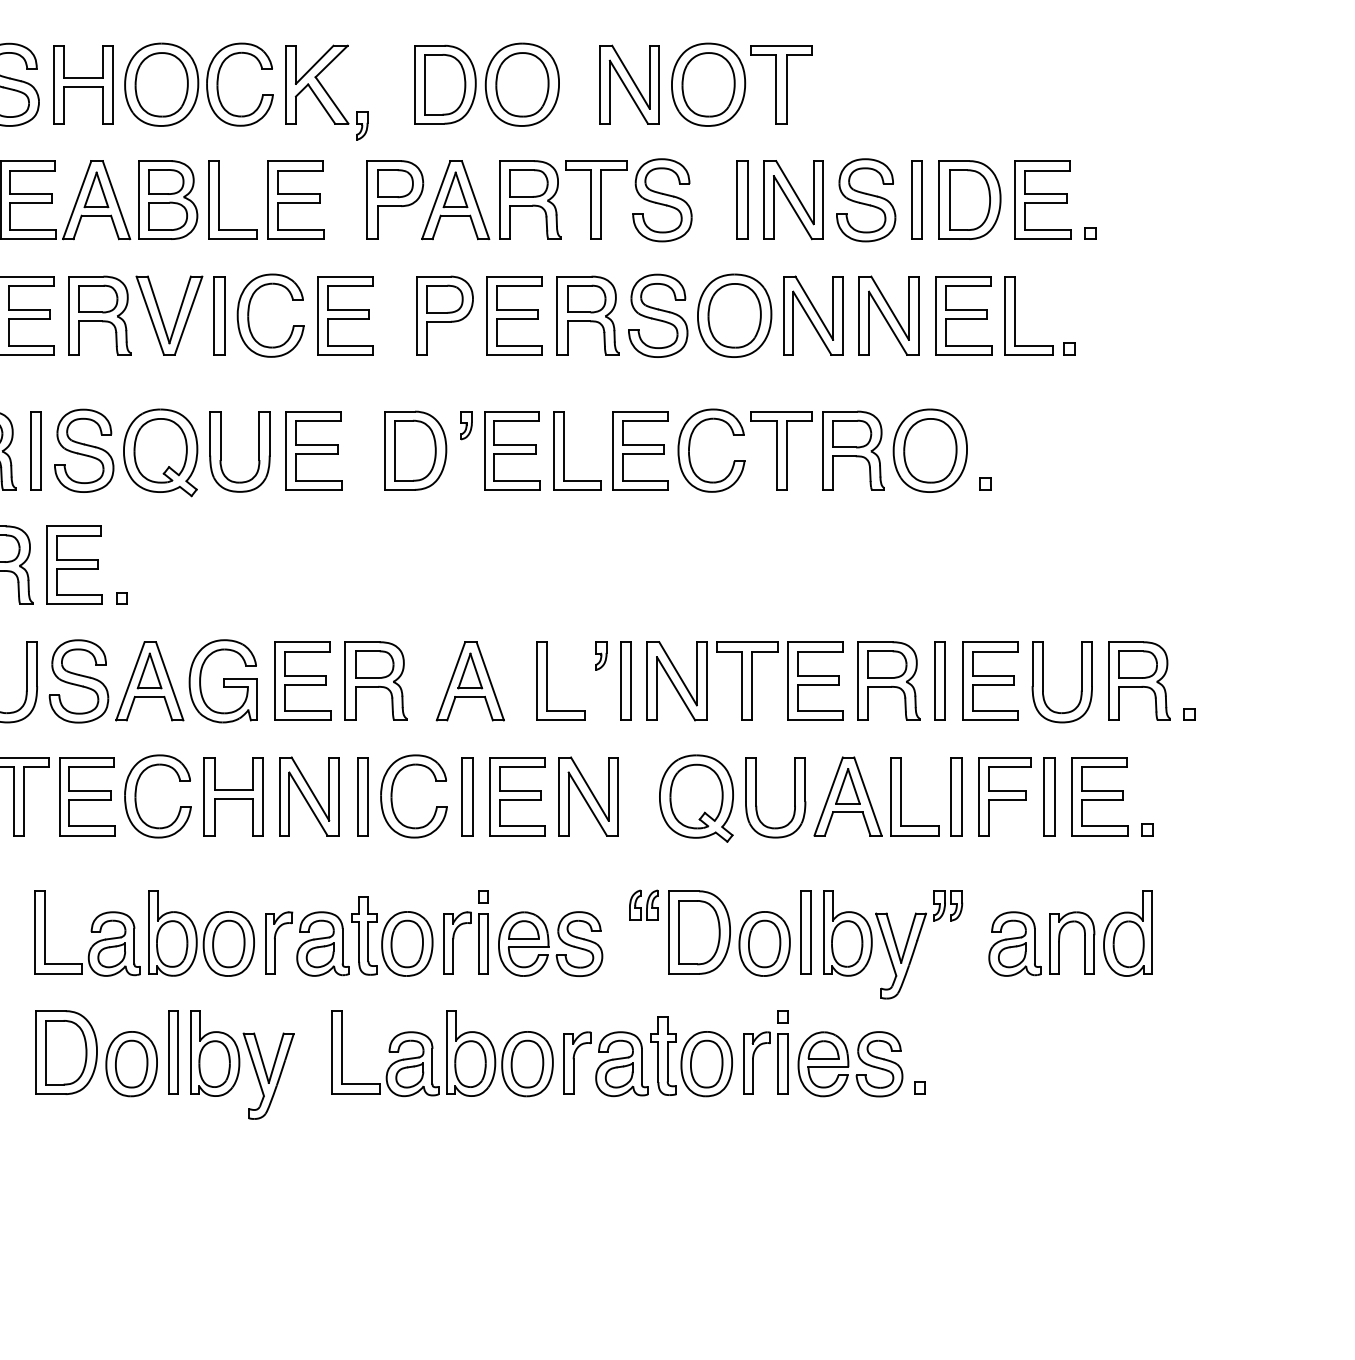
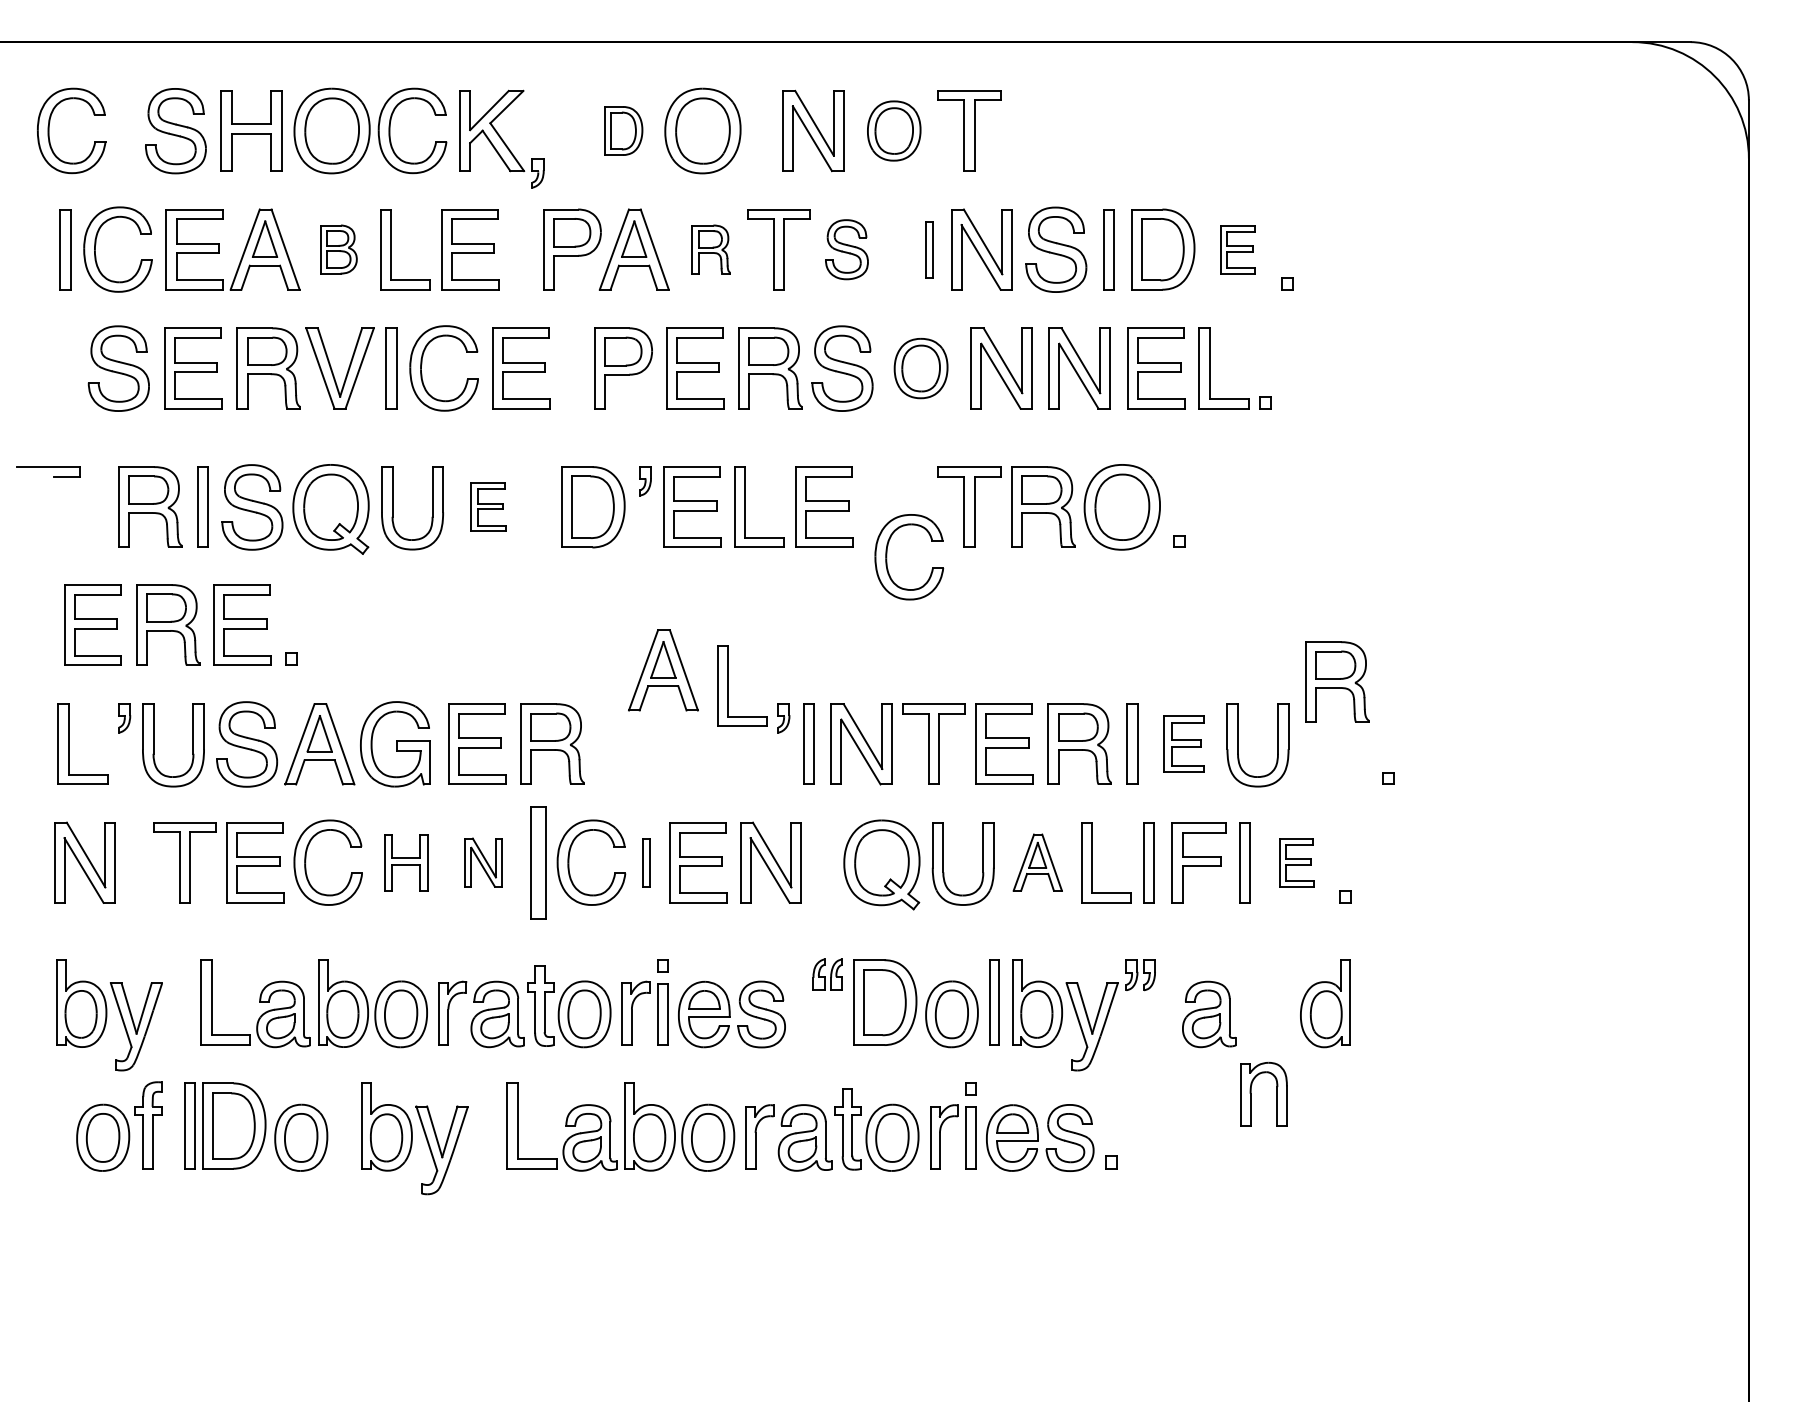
part: (445, 84) -> (623, 130), size x0.6
part: (707, 84) -> (893, 130), size x0.7
part: (167, 200) -> (338, 249), size x0.6
part: (530, 200) -> (711, 249), size x0.6
part: (662, 200) -> (846, 249), size x0.7
part: (742, 200) -> (929, 249), size x0.7
part: (1043, 200) -> (1238, 249), size x0.6
part: (734, 315) -> (920, 368), size x0.7
part: (313, 449) -> (488, 506), size x0.6
part: (690, 450) -> (887, 557), moved
part: (547, 680) -> (728, 685), moved
part: (990, 680) -> (1184, 743), size x0.7
part: (1139, 680) -> (1337, 681), moved
part: (470, 681) -> (663, 670), moved
part: (234, 796) -> (406, 862), size x0.7
part: (308, 796) -> (483, 862), size x0.6
part: (362, 796) -> (538, 862), size x1.4
part: (467, 796) -> (646, 862), size x0.6
part: (847, 796) -> (1037, 862), size x0.7
part: (1099, 796) -> (1296, 862), size x0.6
part: (1059, 942) -> (1251, 1093), moved
part: (172, 1052) -> (189, 1125), moved

